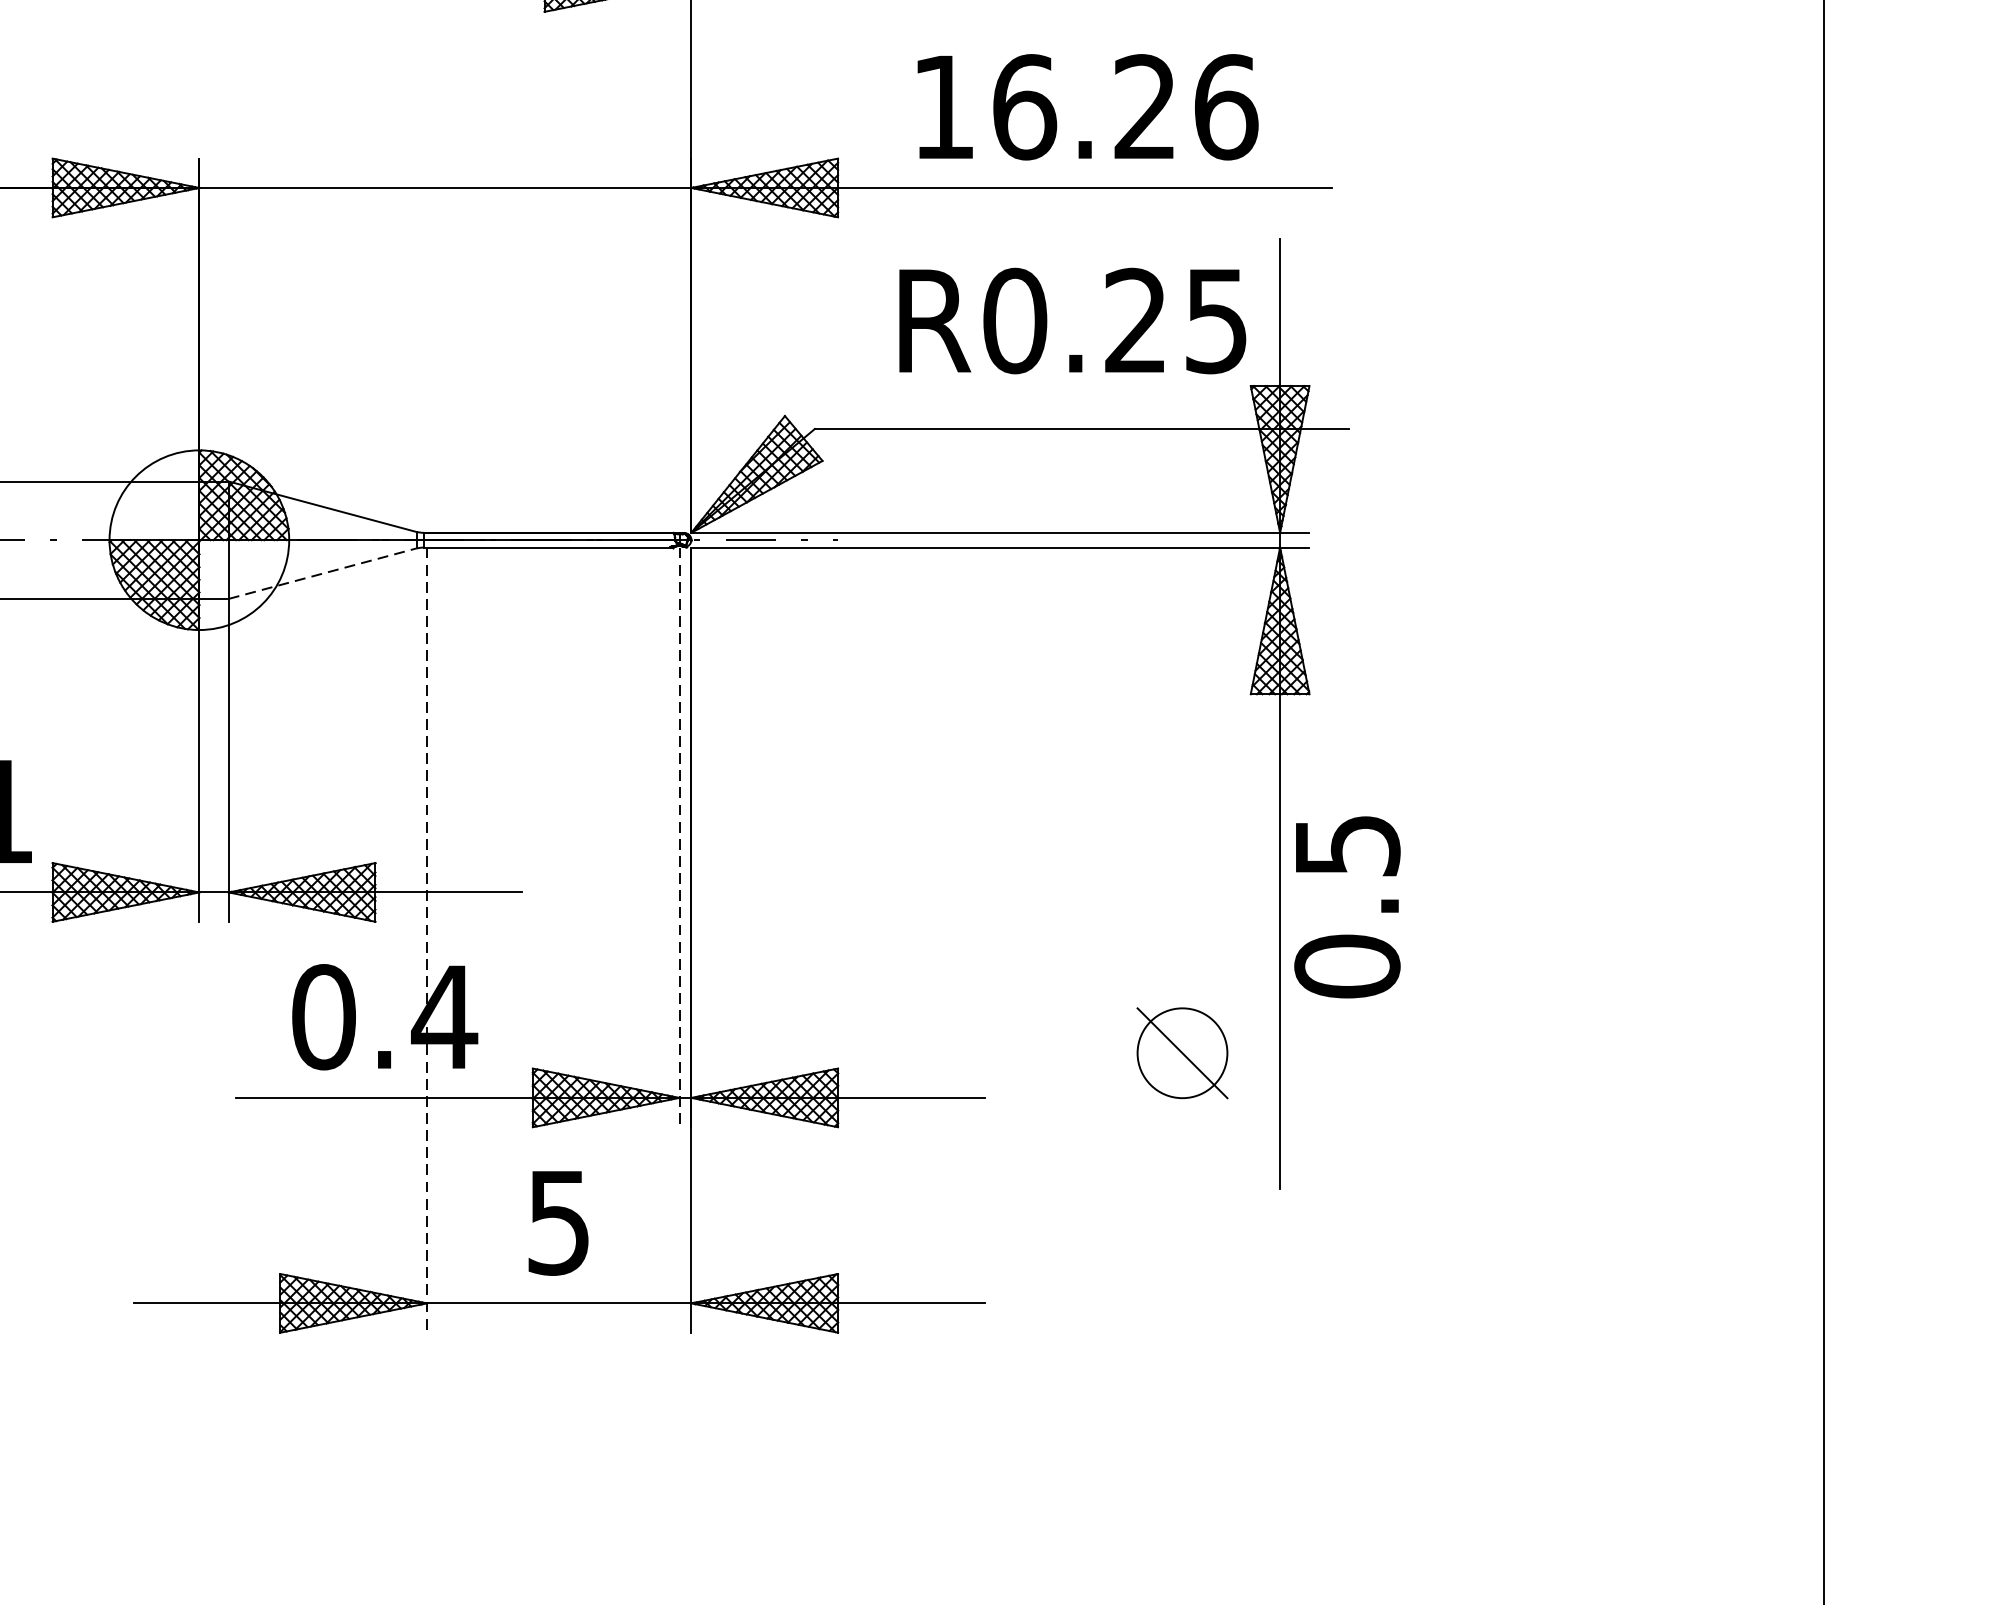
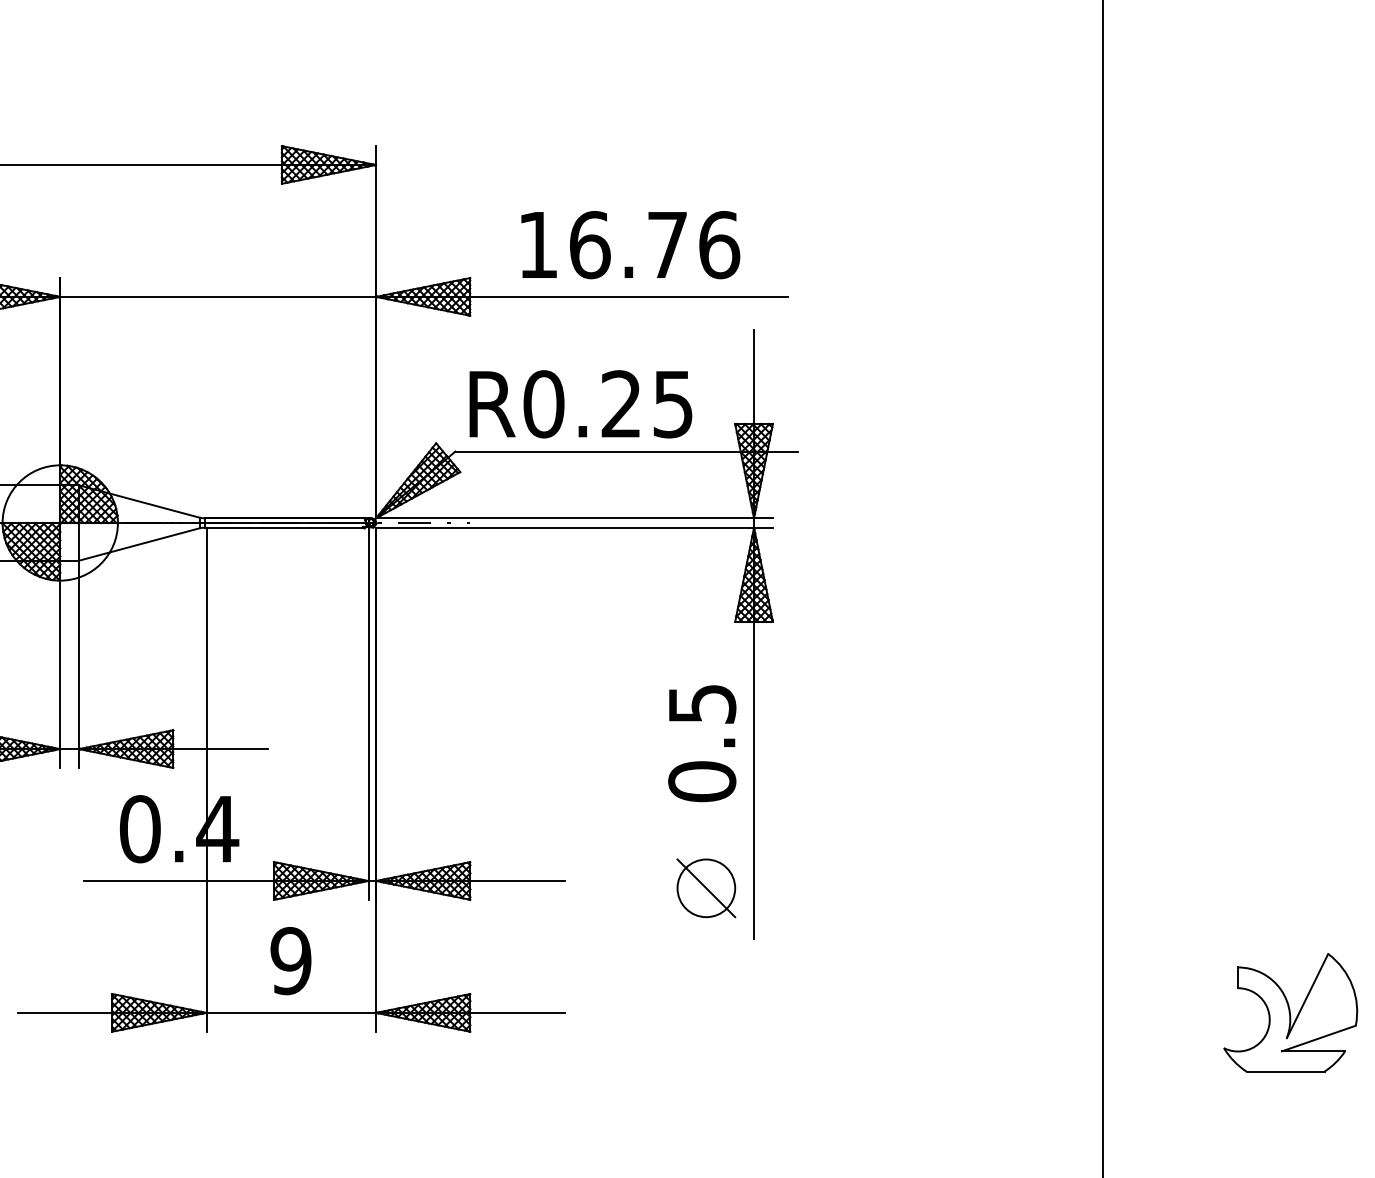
text: (1143, 106) -> (666, 244), 16.26 -> 16.76
text: (1072, 321) -> (580, 404), moved
line: (322, 573) -> (139, 544), dashed -> solid
line: (679, 838) -> (368, 714), dashed -> solid
text: (1347, 907) -> (702, 743), moved
line: (427, 941) -> (206, 780), dashed -> solid
part: (1182, 1053) -> (706, 888), moved
text: (558, 1223) -> (290, 961), 5 -> 9

